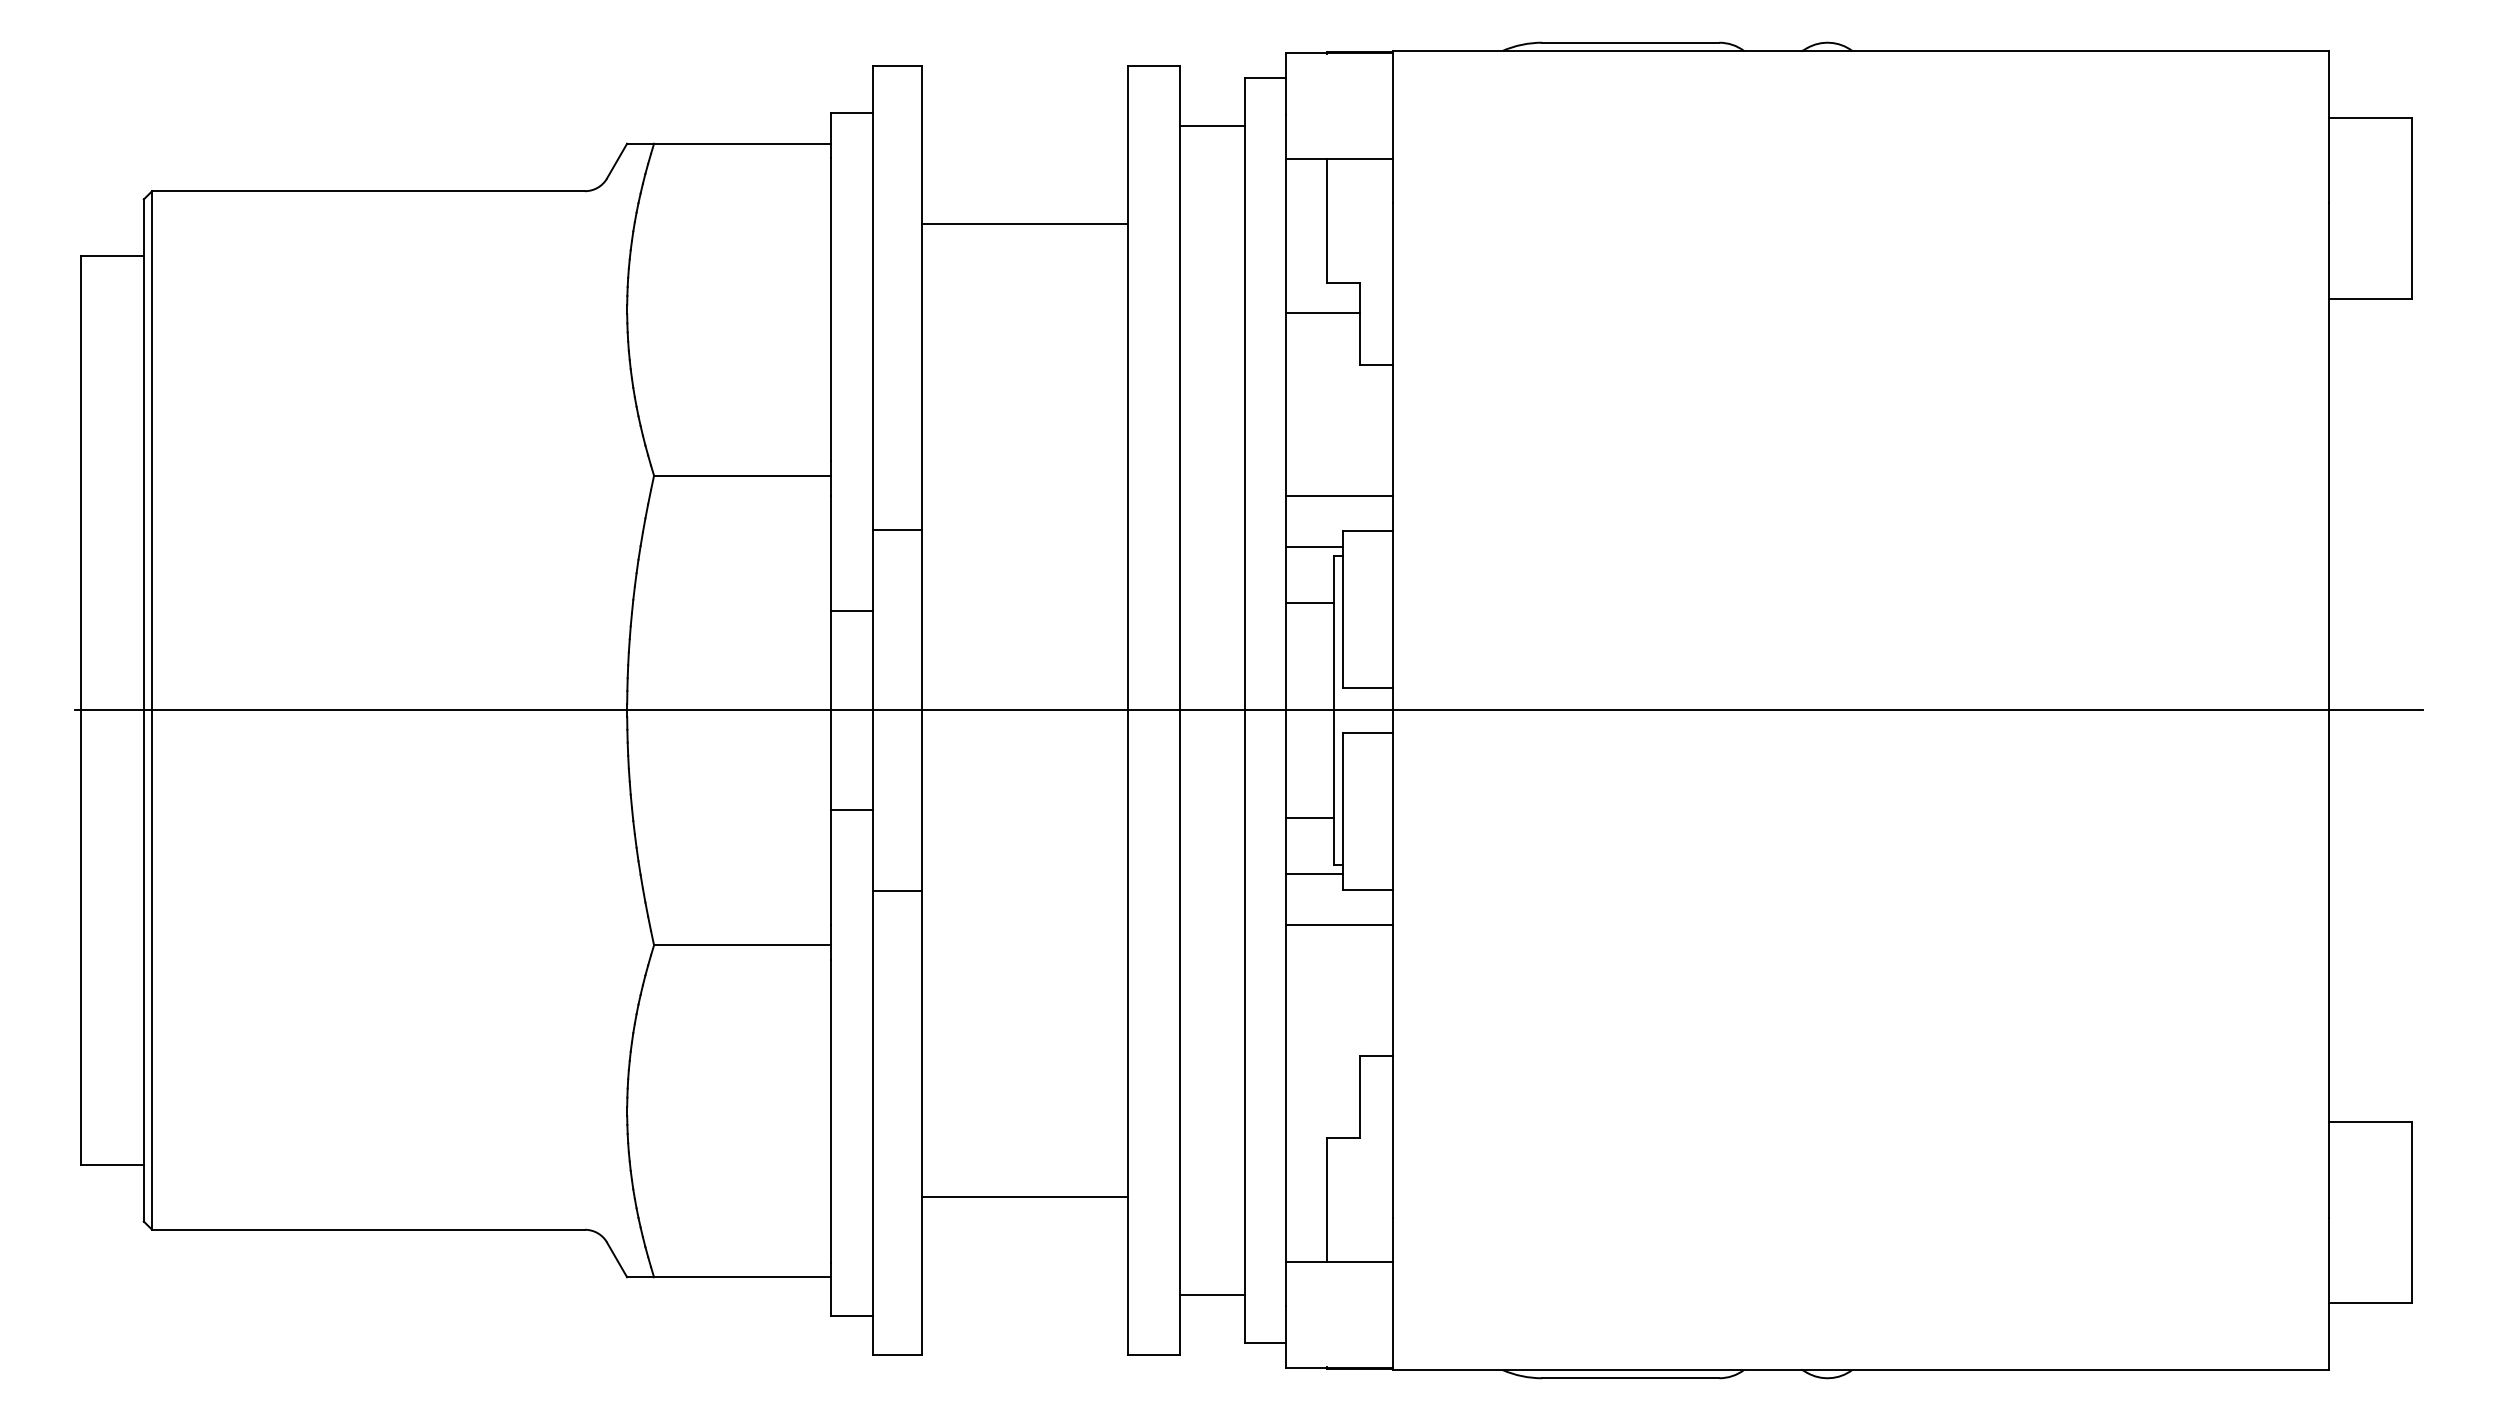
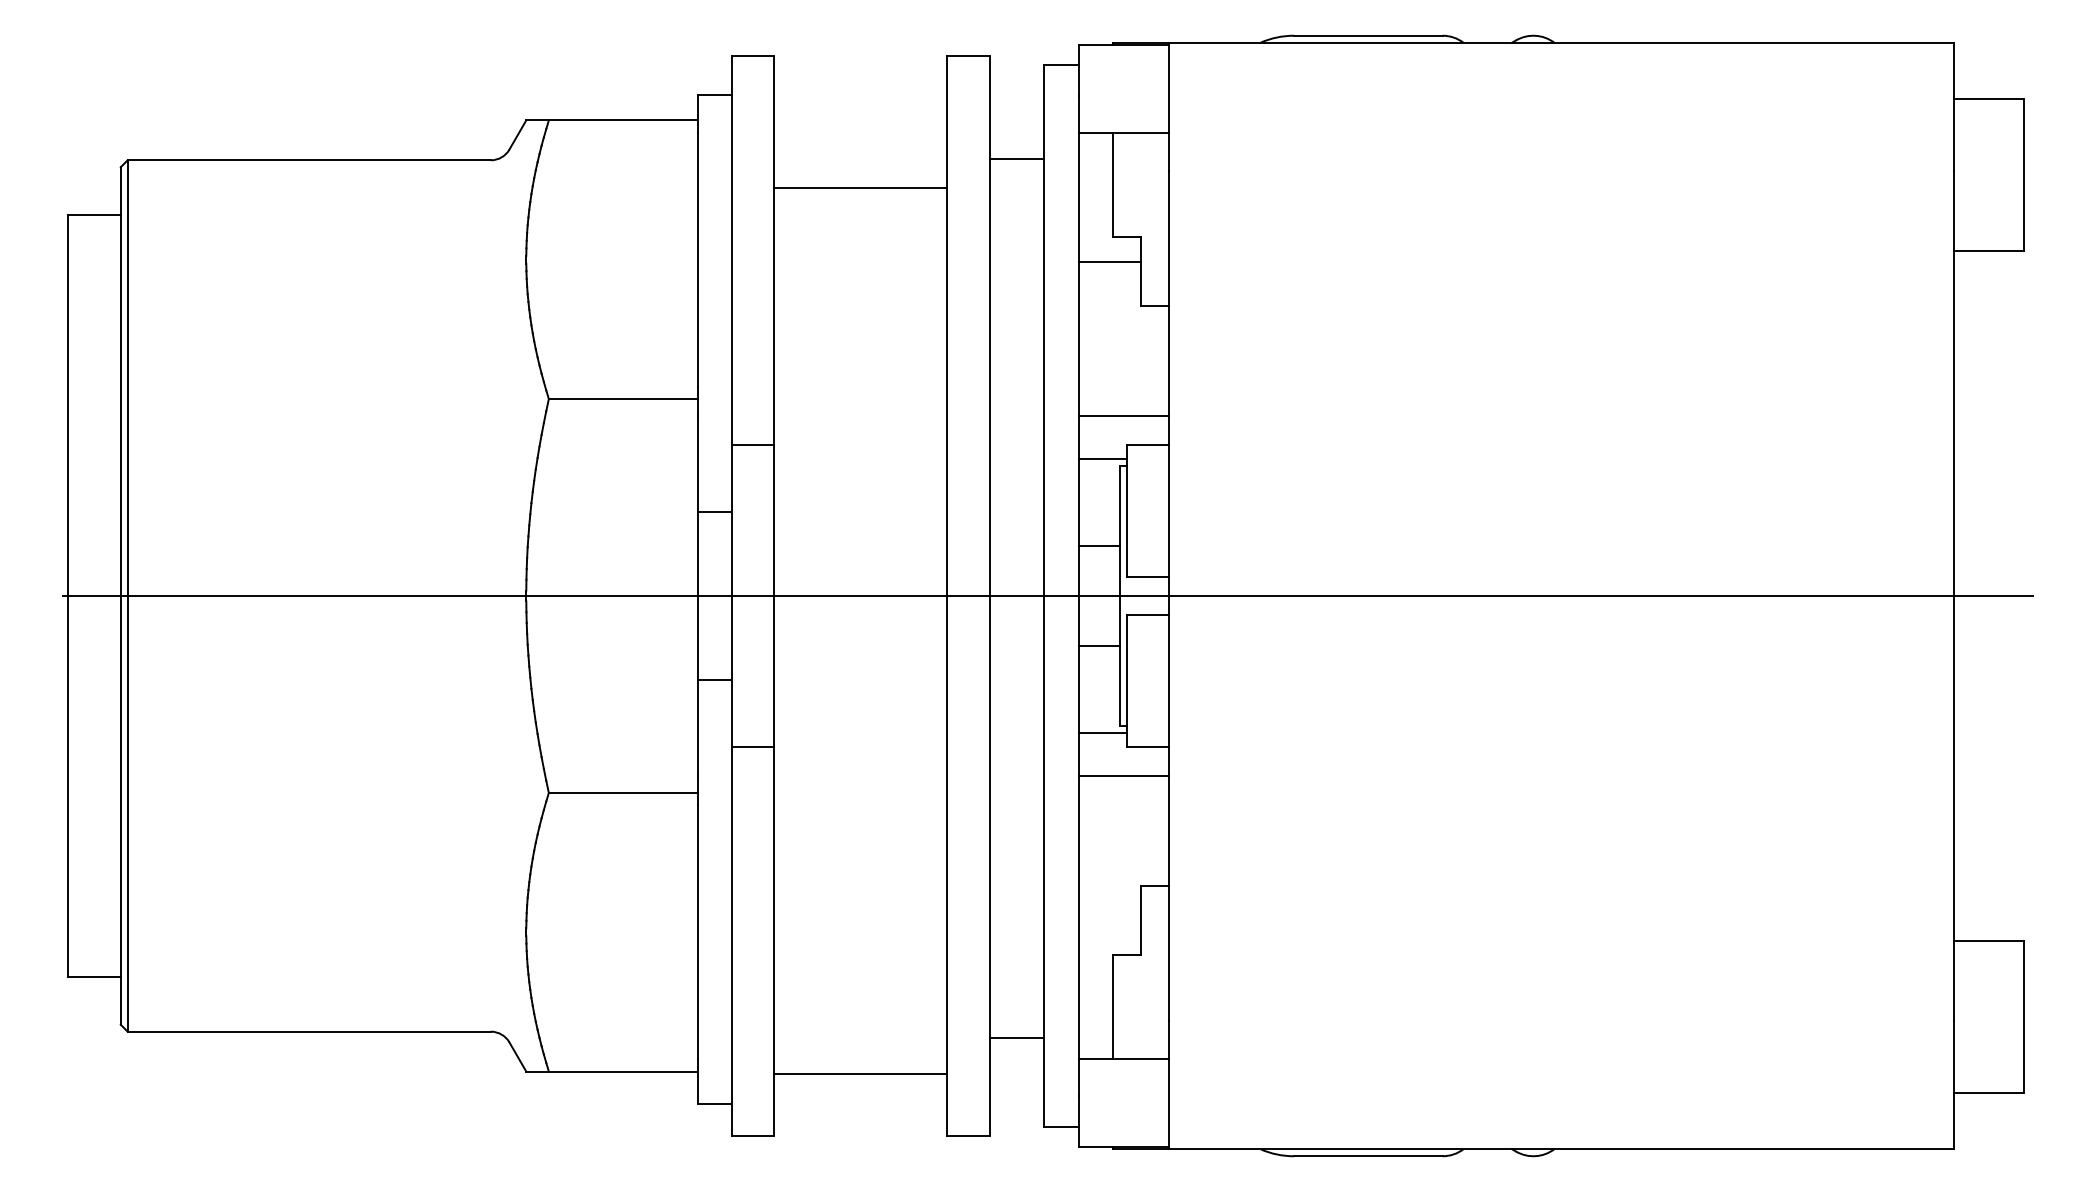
line: (1211, 126) -> (1016, 158), moved
line: (1309, 603) -> (1098, 545), moved
line: (1309, 817) -> (1098, 646), moved
line: (1025, 1196) -> (860, 1073), moved
line: (1211, 1294) -> (1016, 1037), moved

